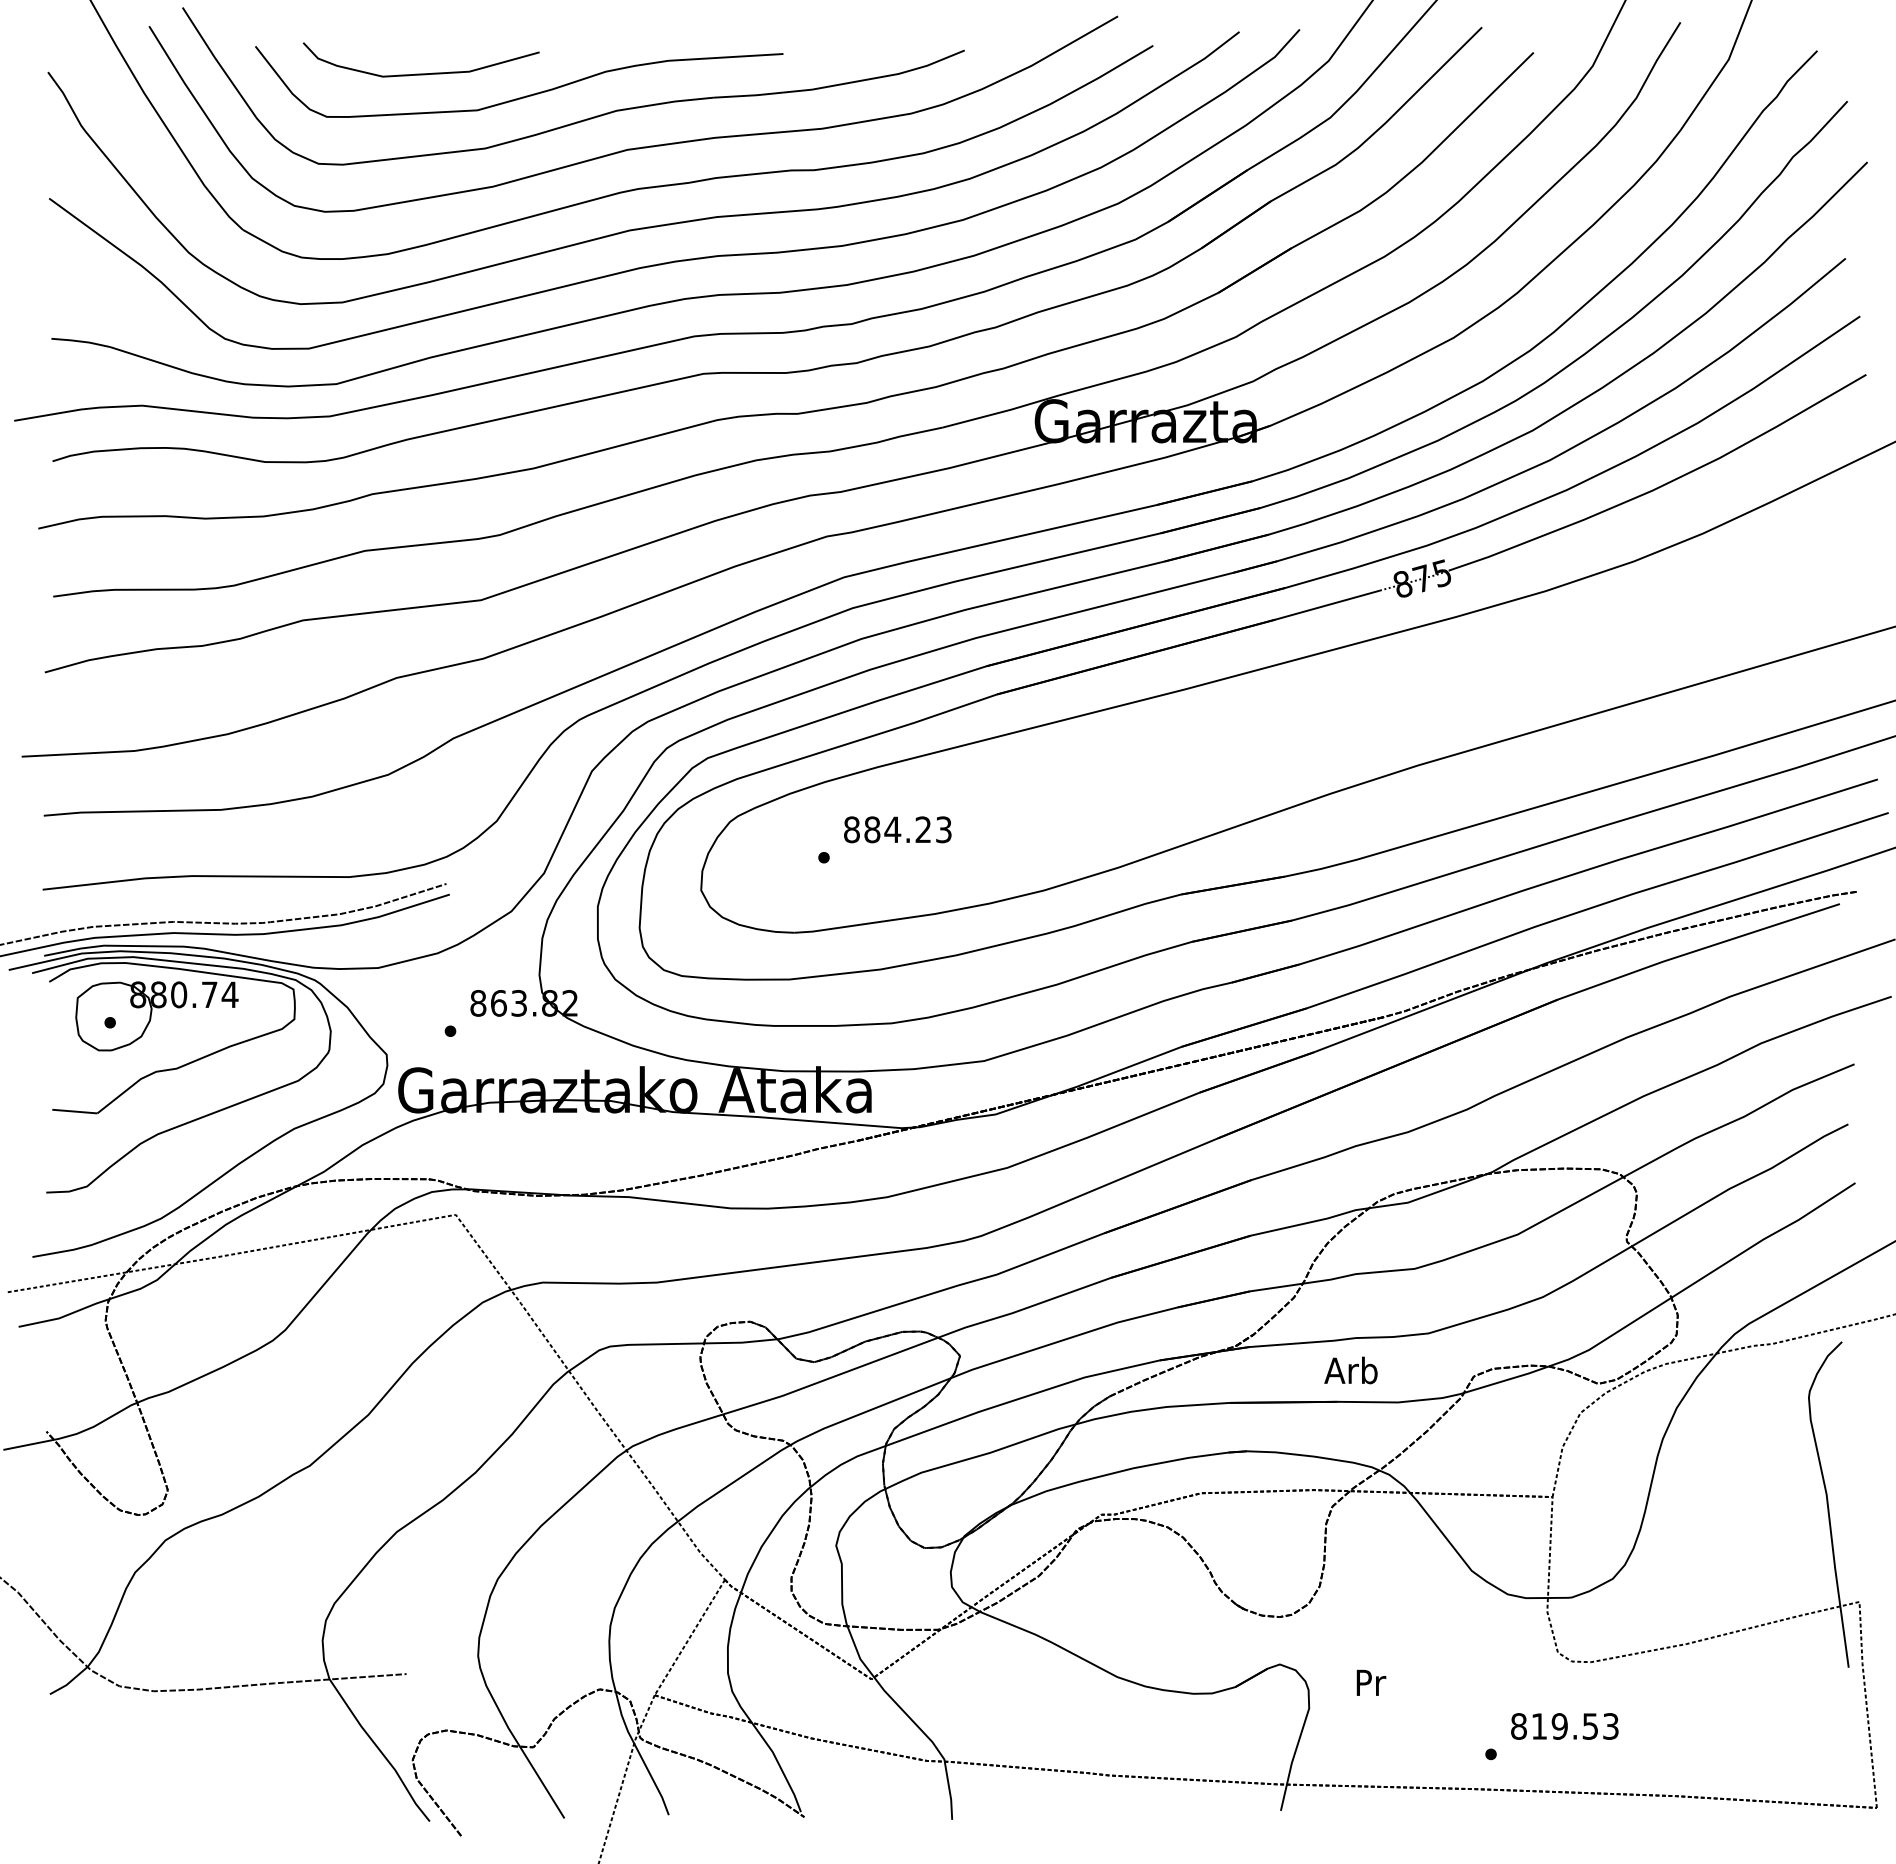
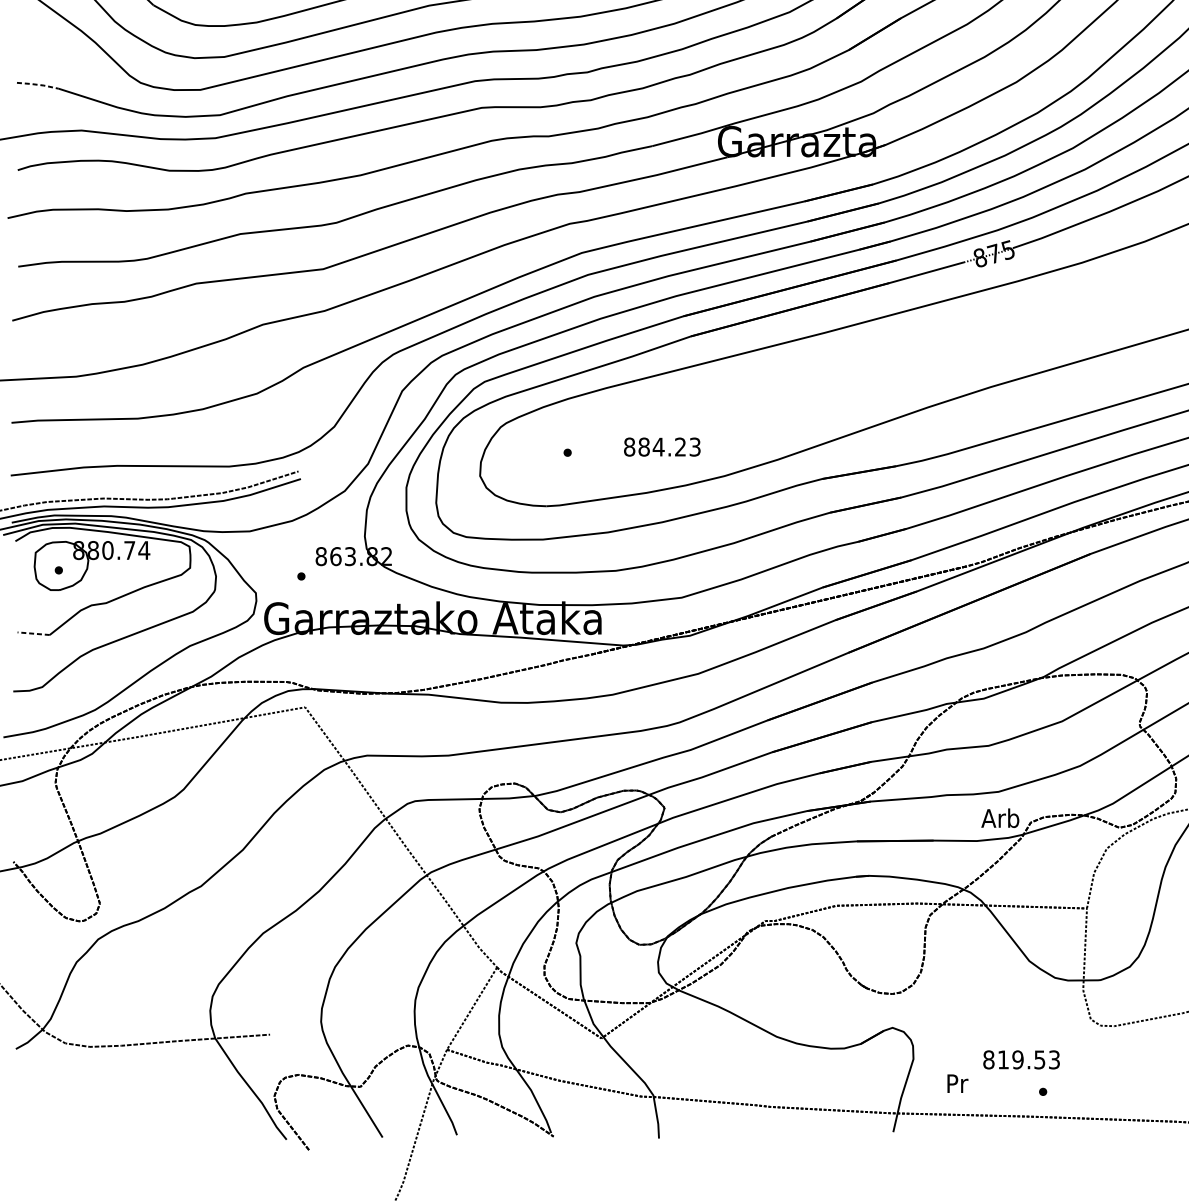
line: (81, 341) -> (38, 84), solid -> dashed
text: (897, 829) -> (662, 446), moved
line: (74, 1111) -> (33, 633), solid -> dashed
text: (1350, 1370) -> (999, 818), moved
text: (1371, 1682) -> (957, 1083), moved
text: (1564, 1726) -> (1021, 1059), moved

